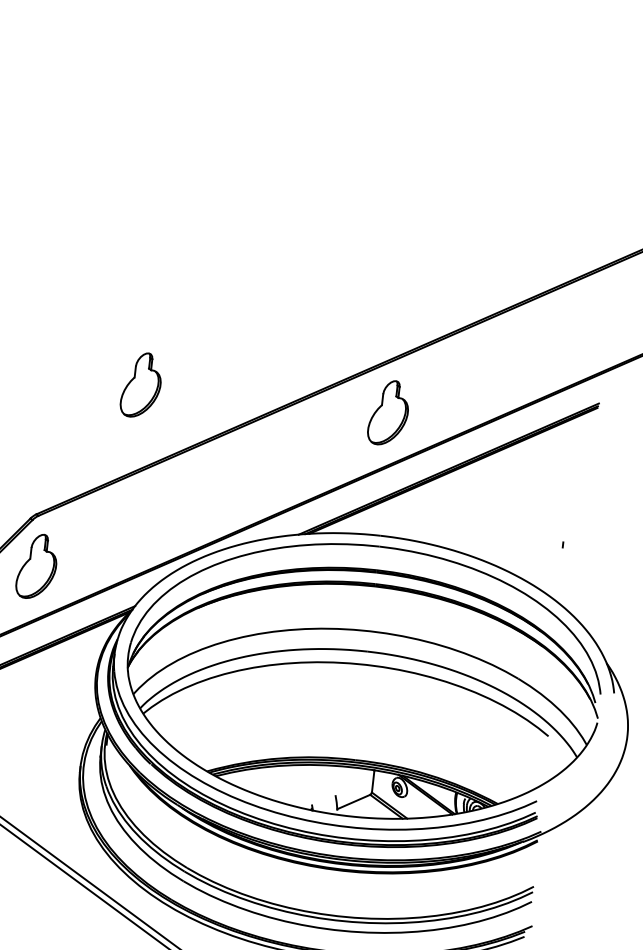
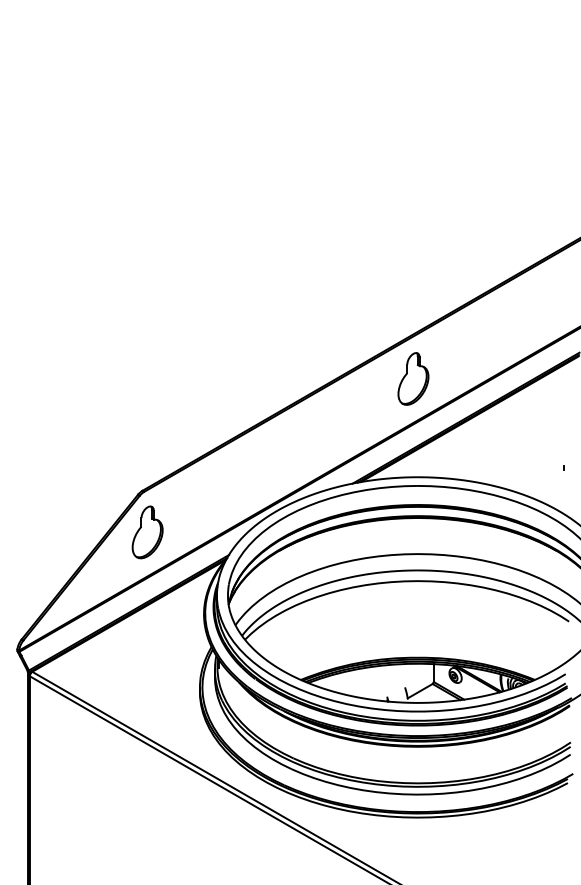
part: (141, 384) -> (214, 378), removed

